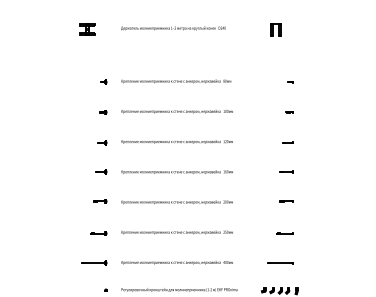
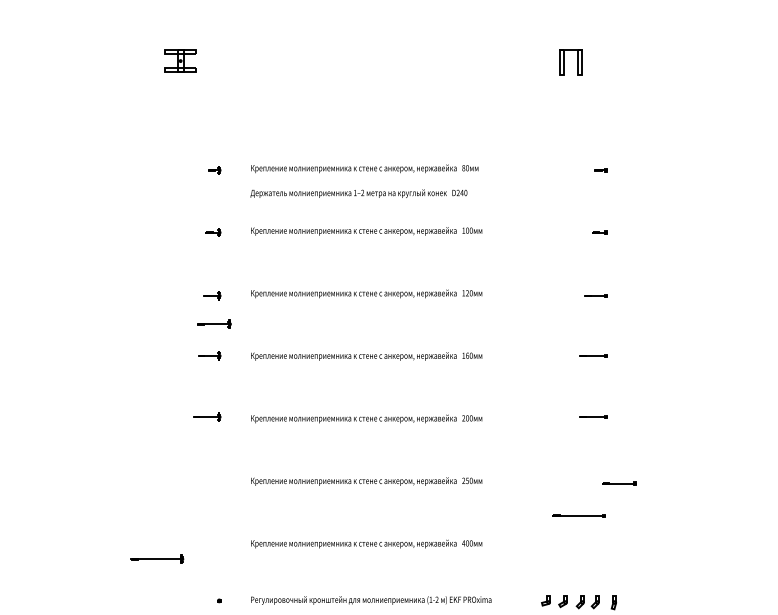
text: (173, 28) -> (358, 193), moved
part: (98, 233) -> (214, 324), moved
line: (284, 233) -> (617, 483), moved
part: (94, 262) -> (158, 557), moved
line: (280, 263) -> (578, 516), moved

